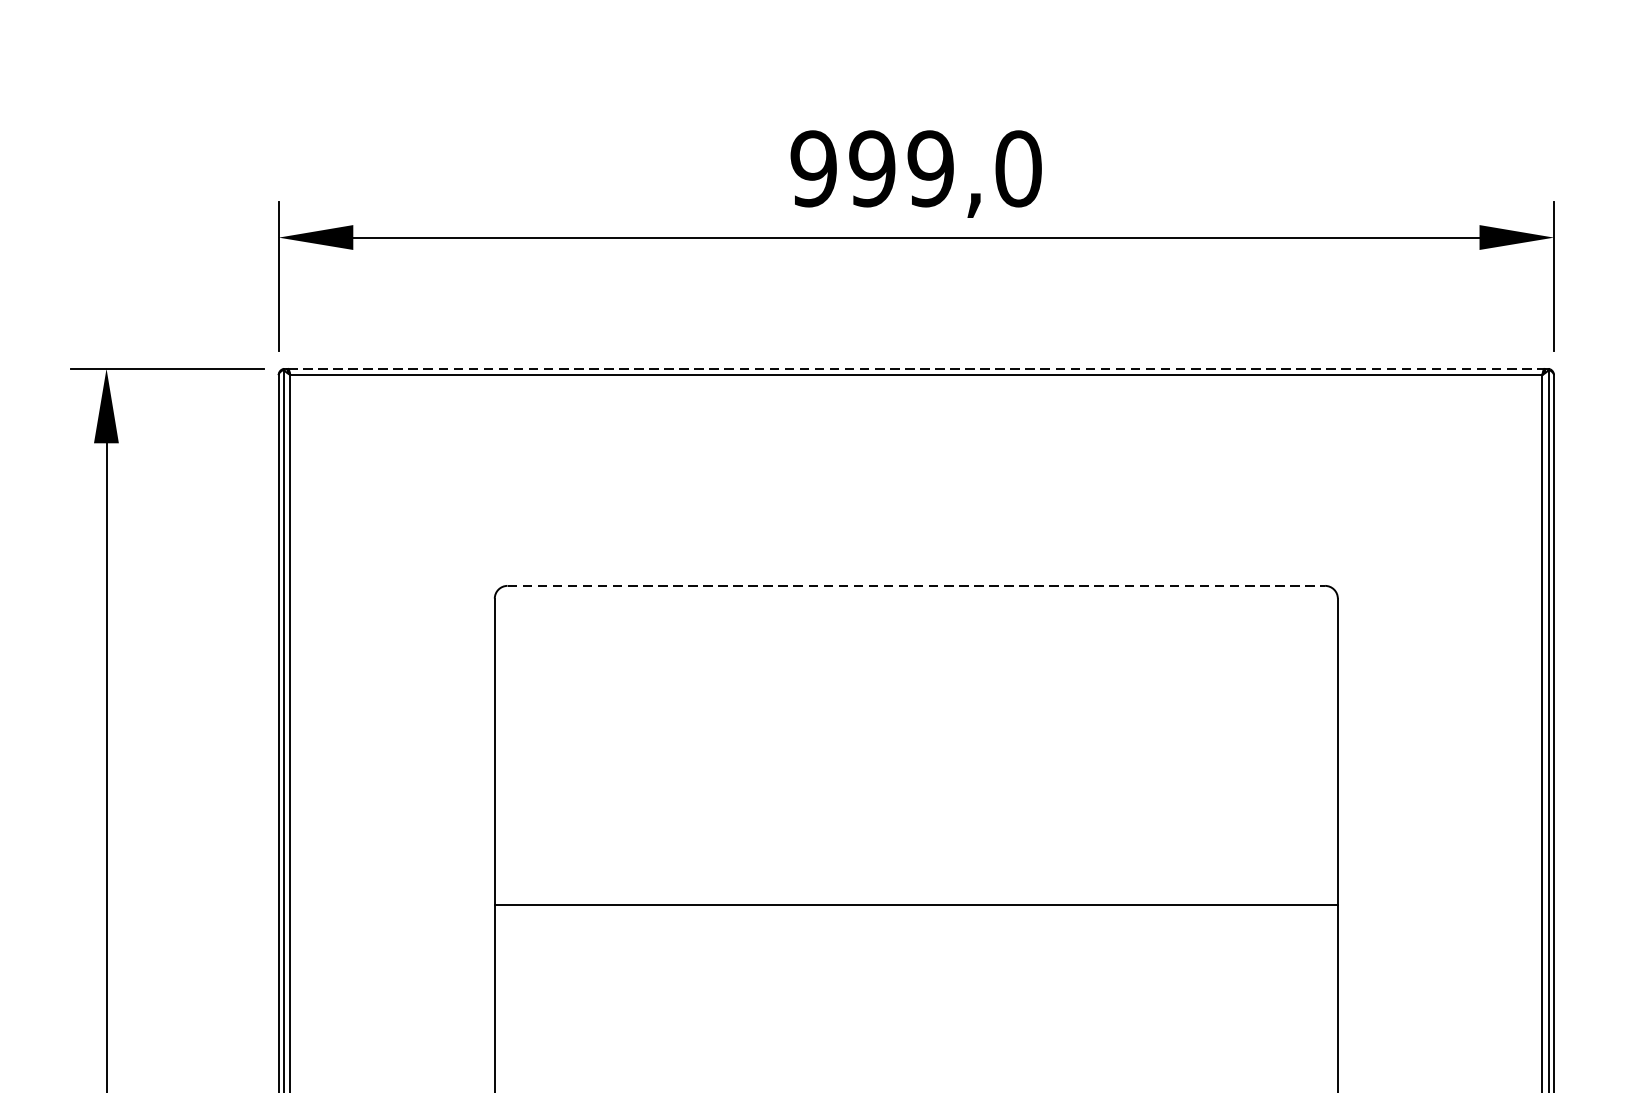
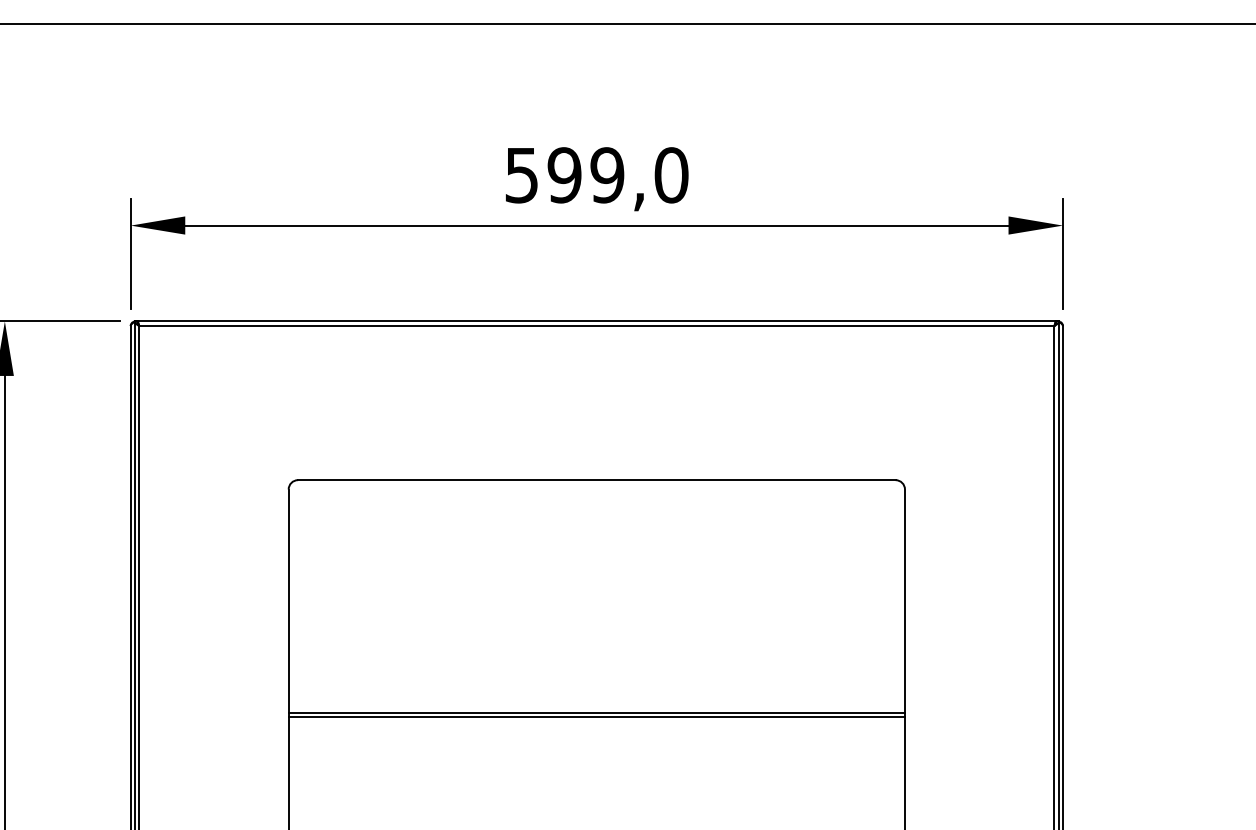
text: (813, 169) -> (521, 175), 999,0 -> 599,0
line: (917, 368) -> (597, 321), dashed -> solid
line: (915, 586) -> (596, 480), dashed -> solid
line: (915, 909) -> (596, 716), added

